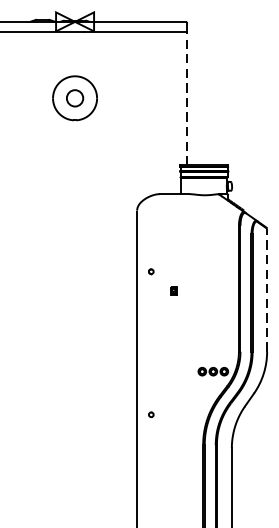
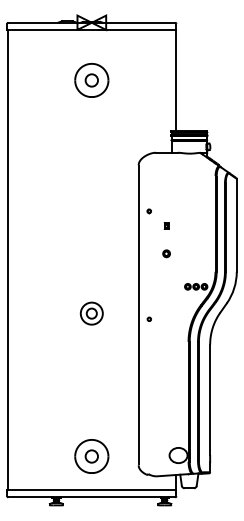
line: (187, 98) -> (176, 80), dashed -> solid
line: (266, 289) -> (236, 224), dashed -> solid
part: (173, 327) -> (166, 253), added
part: (74, 407) -> (91, 313), added

